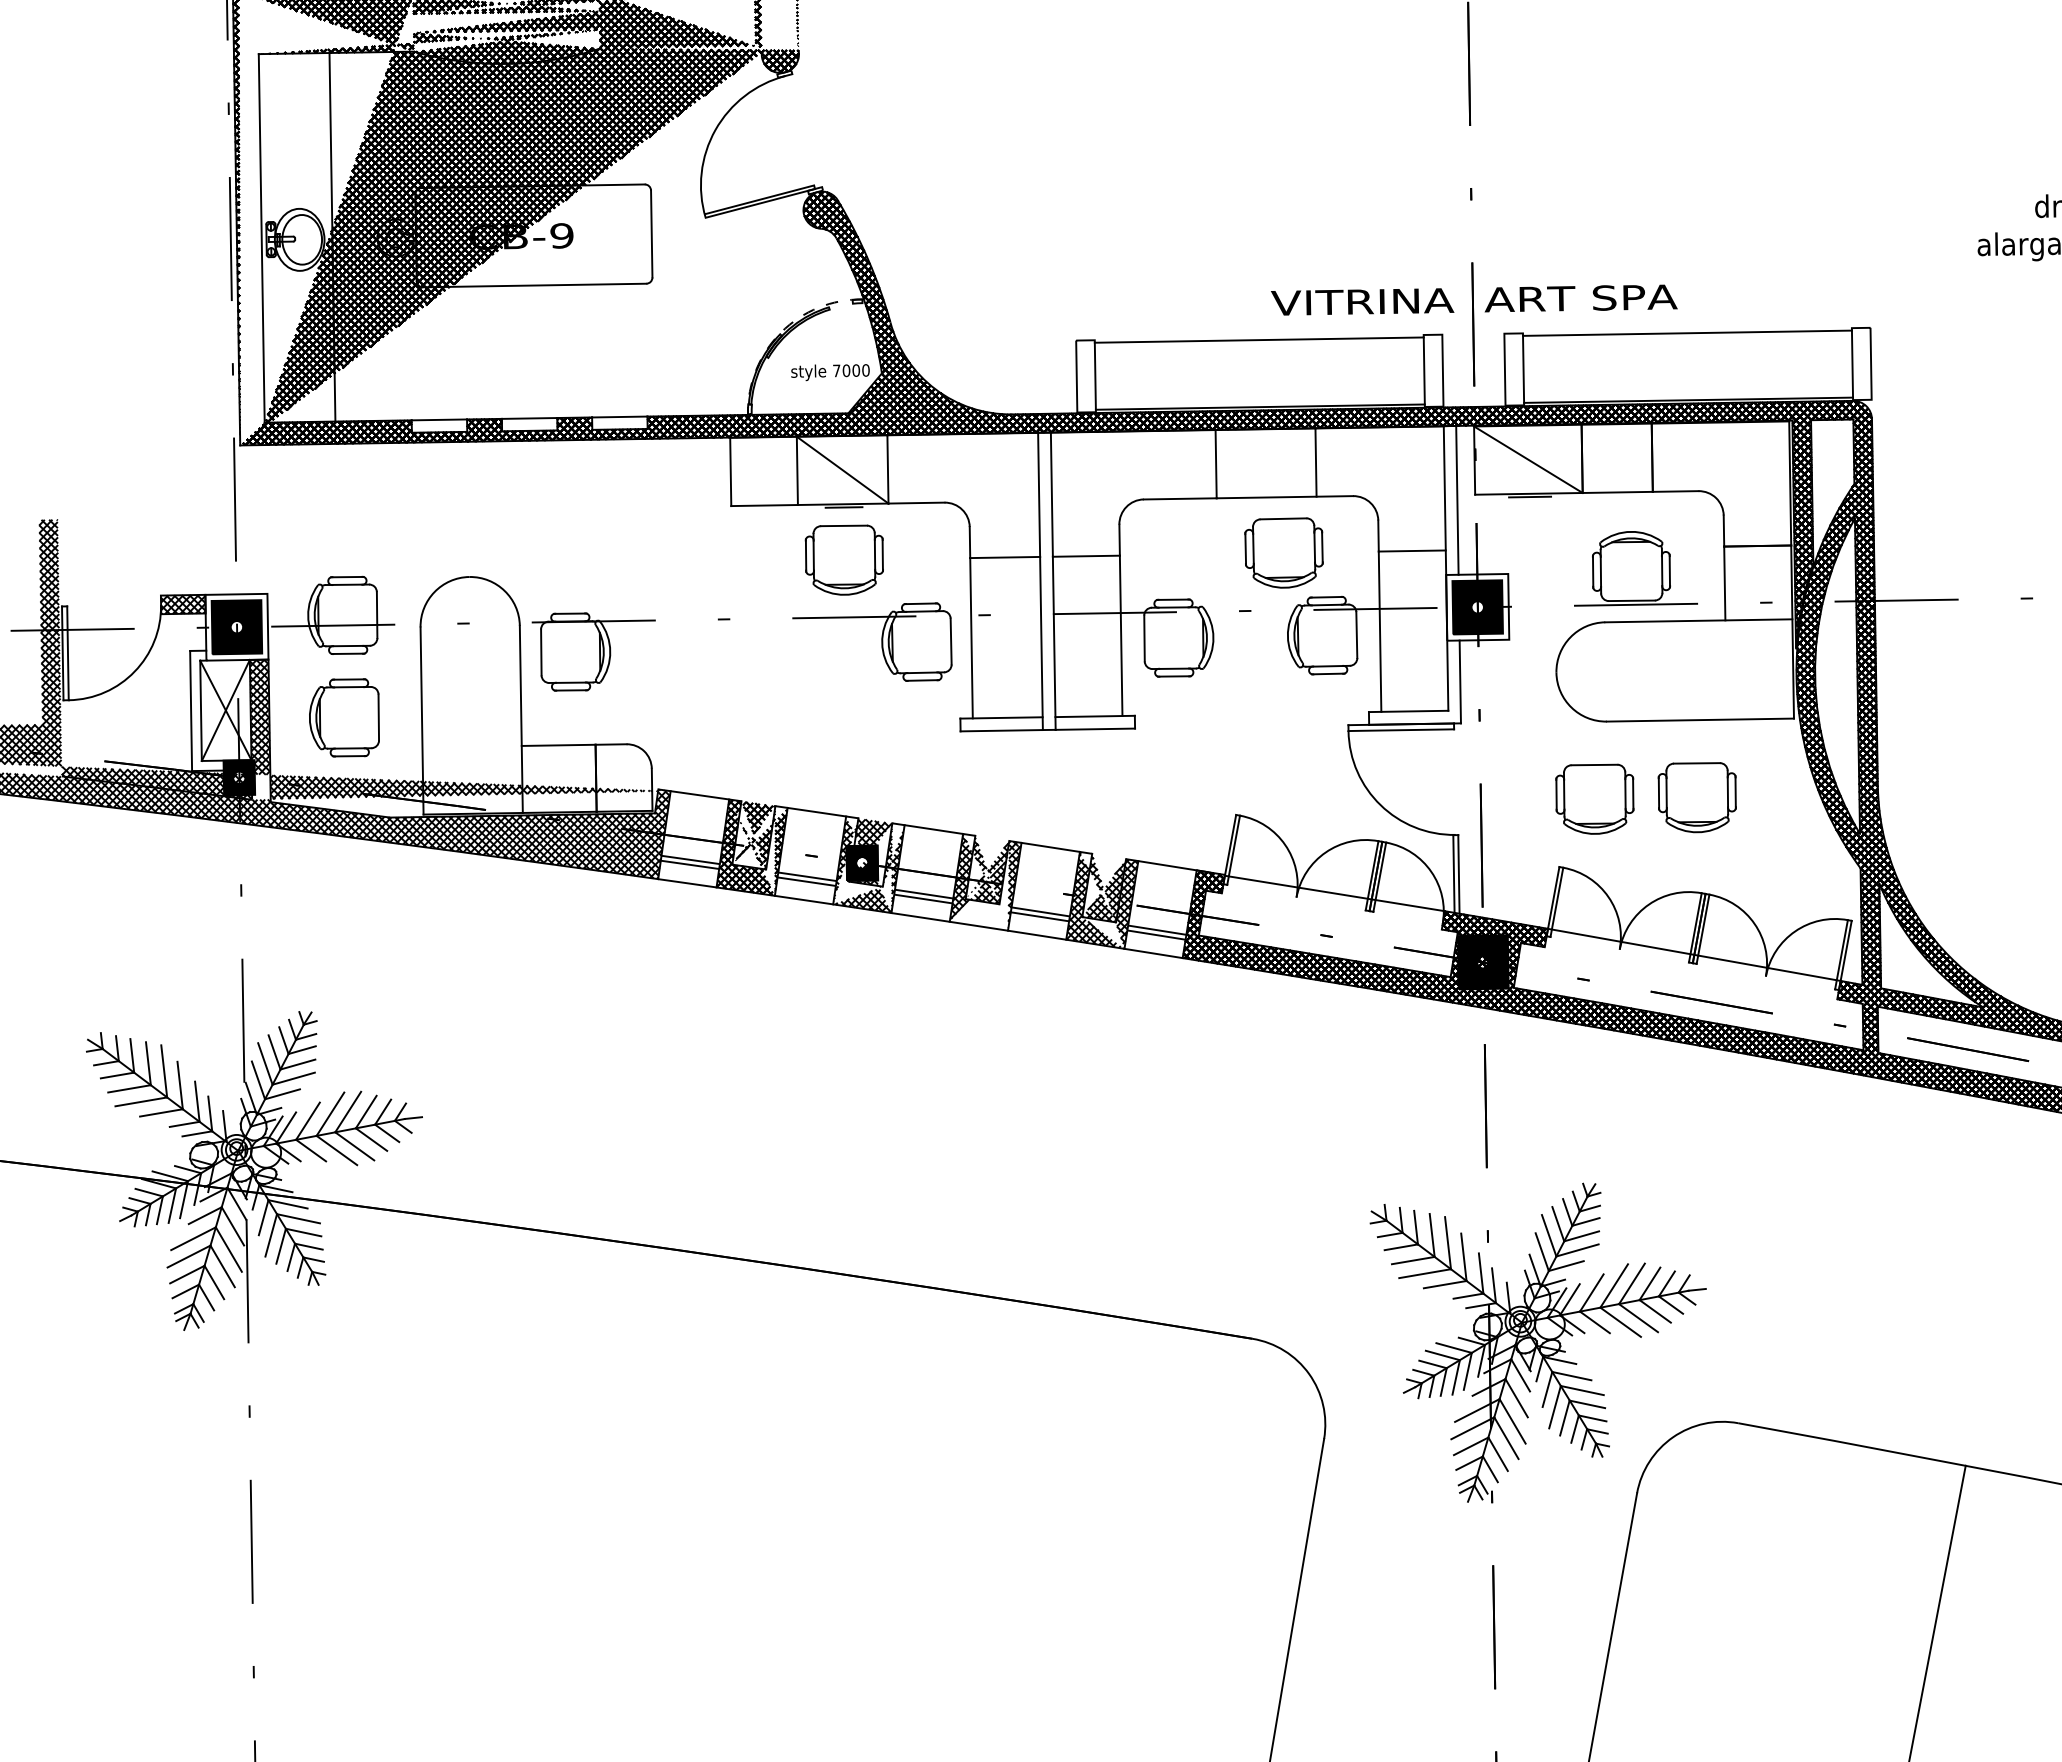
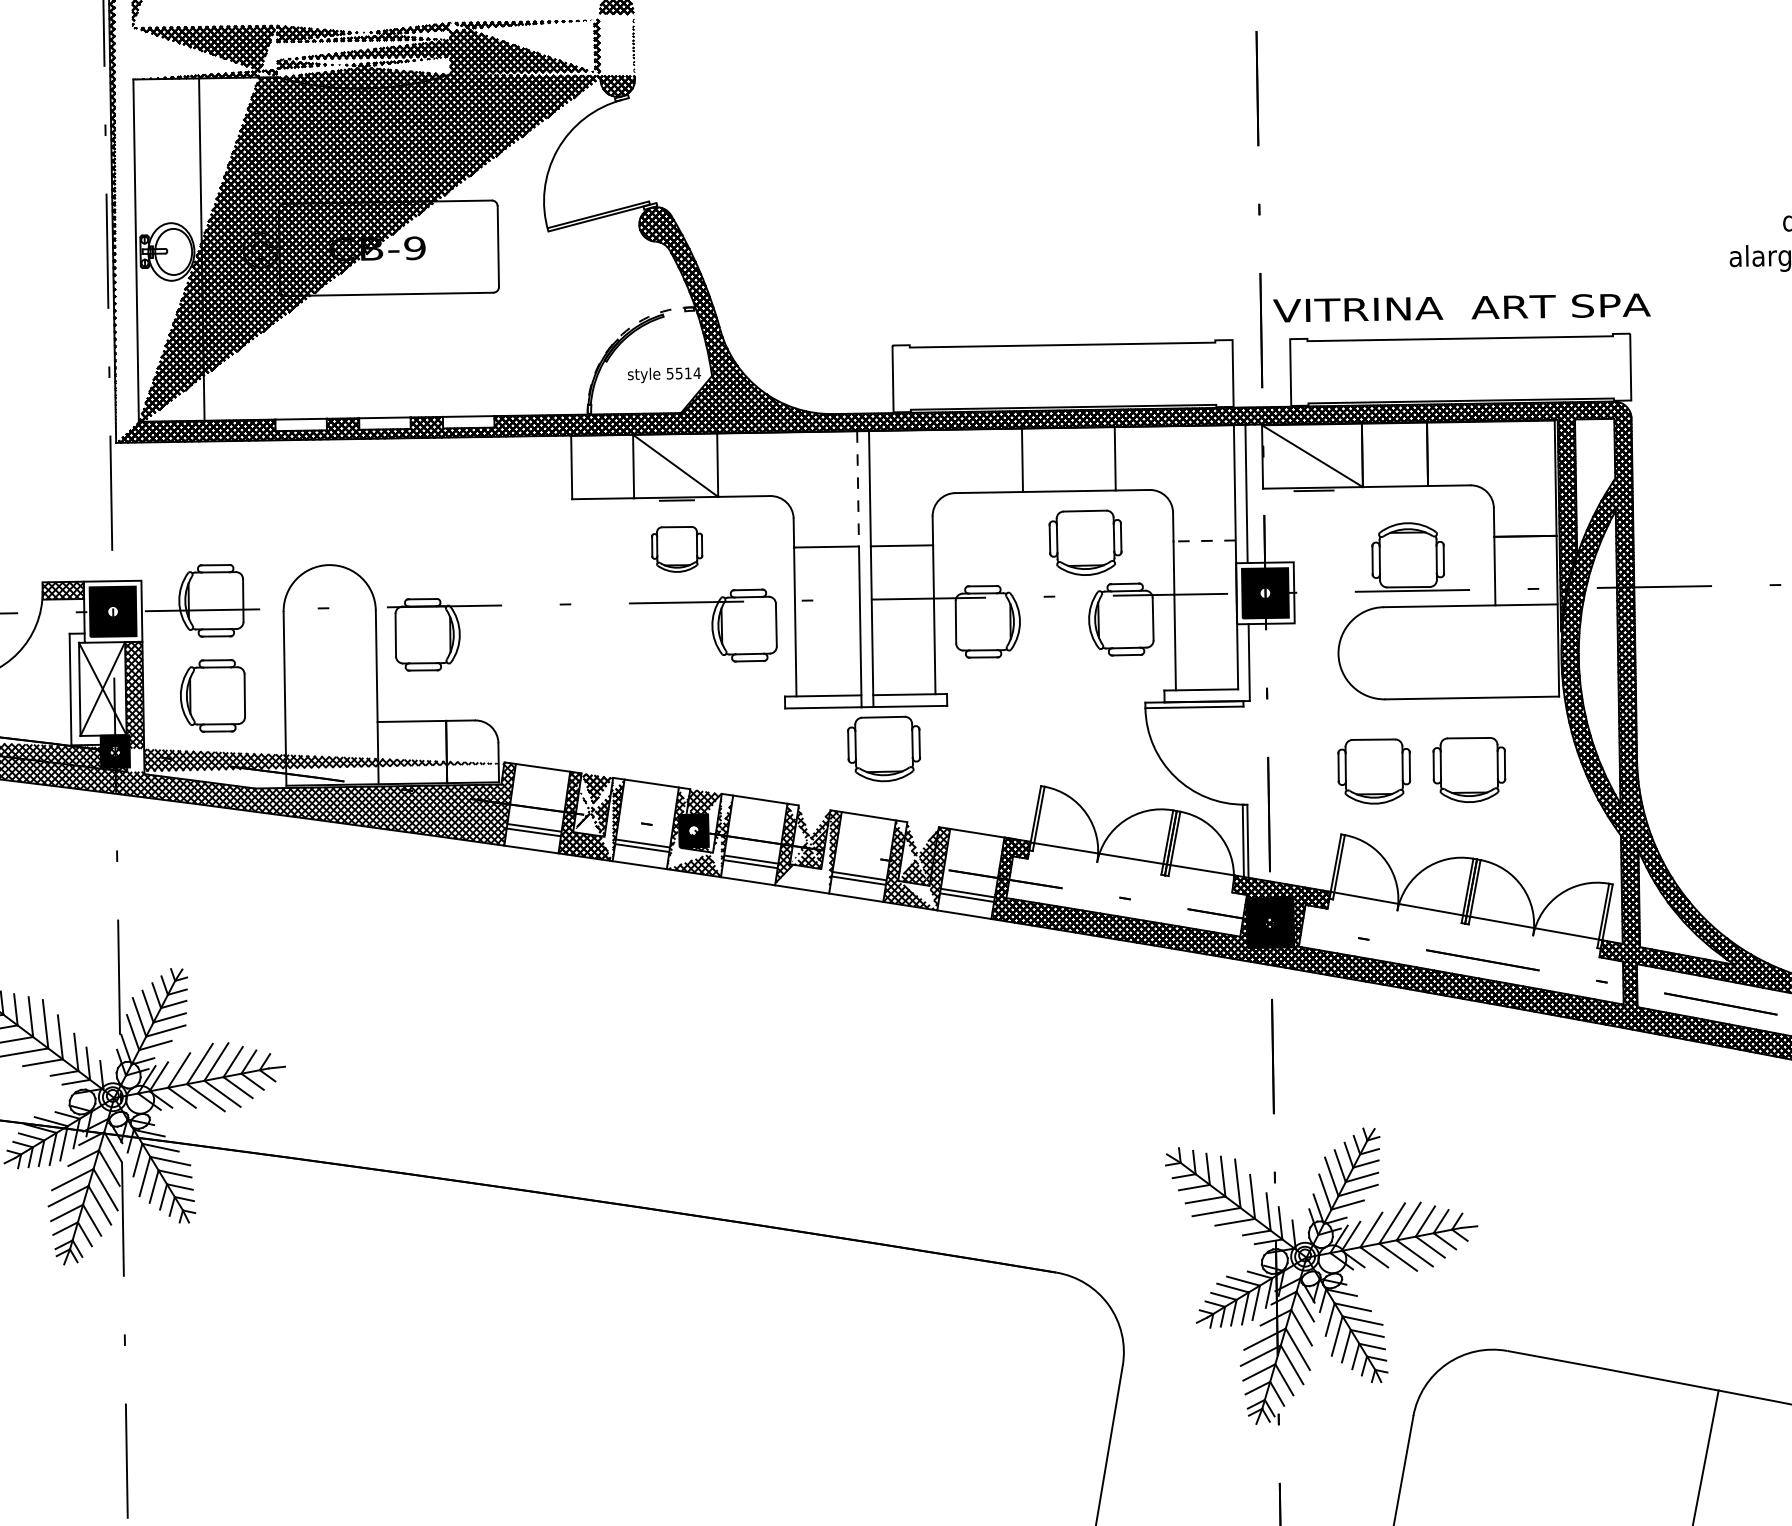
text: (1474, 299) -> (1462, 307), moved
line: (1852, 363) -> (1613, 366), removed
line: (1523, 368) -> (1307, 371), removed
text: (851, 370) -> (683, 373), 7000 -> 5514
line: (1423, 370) -> (1215, 373), removed
line: (1094, 375) -> (909, 377), removed
line: (1039, 495) -> (858, 489), solid -> dashed
line: (1412, 551) -> (1204, 541), solid -> dashed
part: (843, 559) -> (676, 548), size x0.7
part: (1066, 774) -> (883, 748), added

